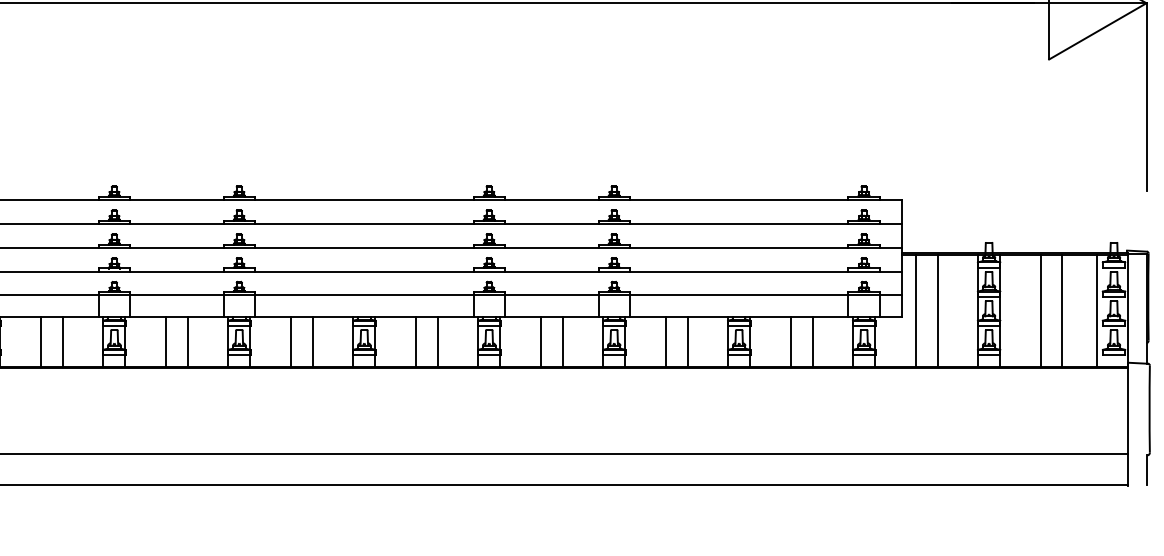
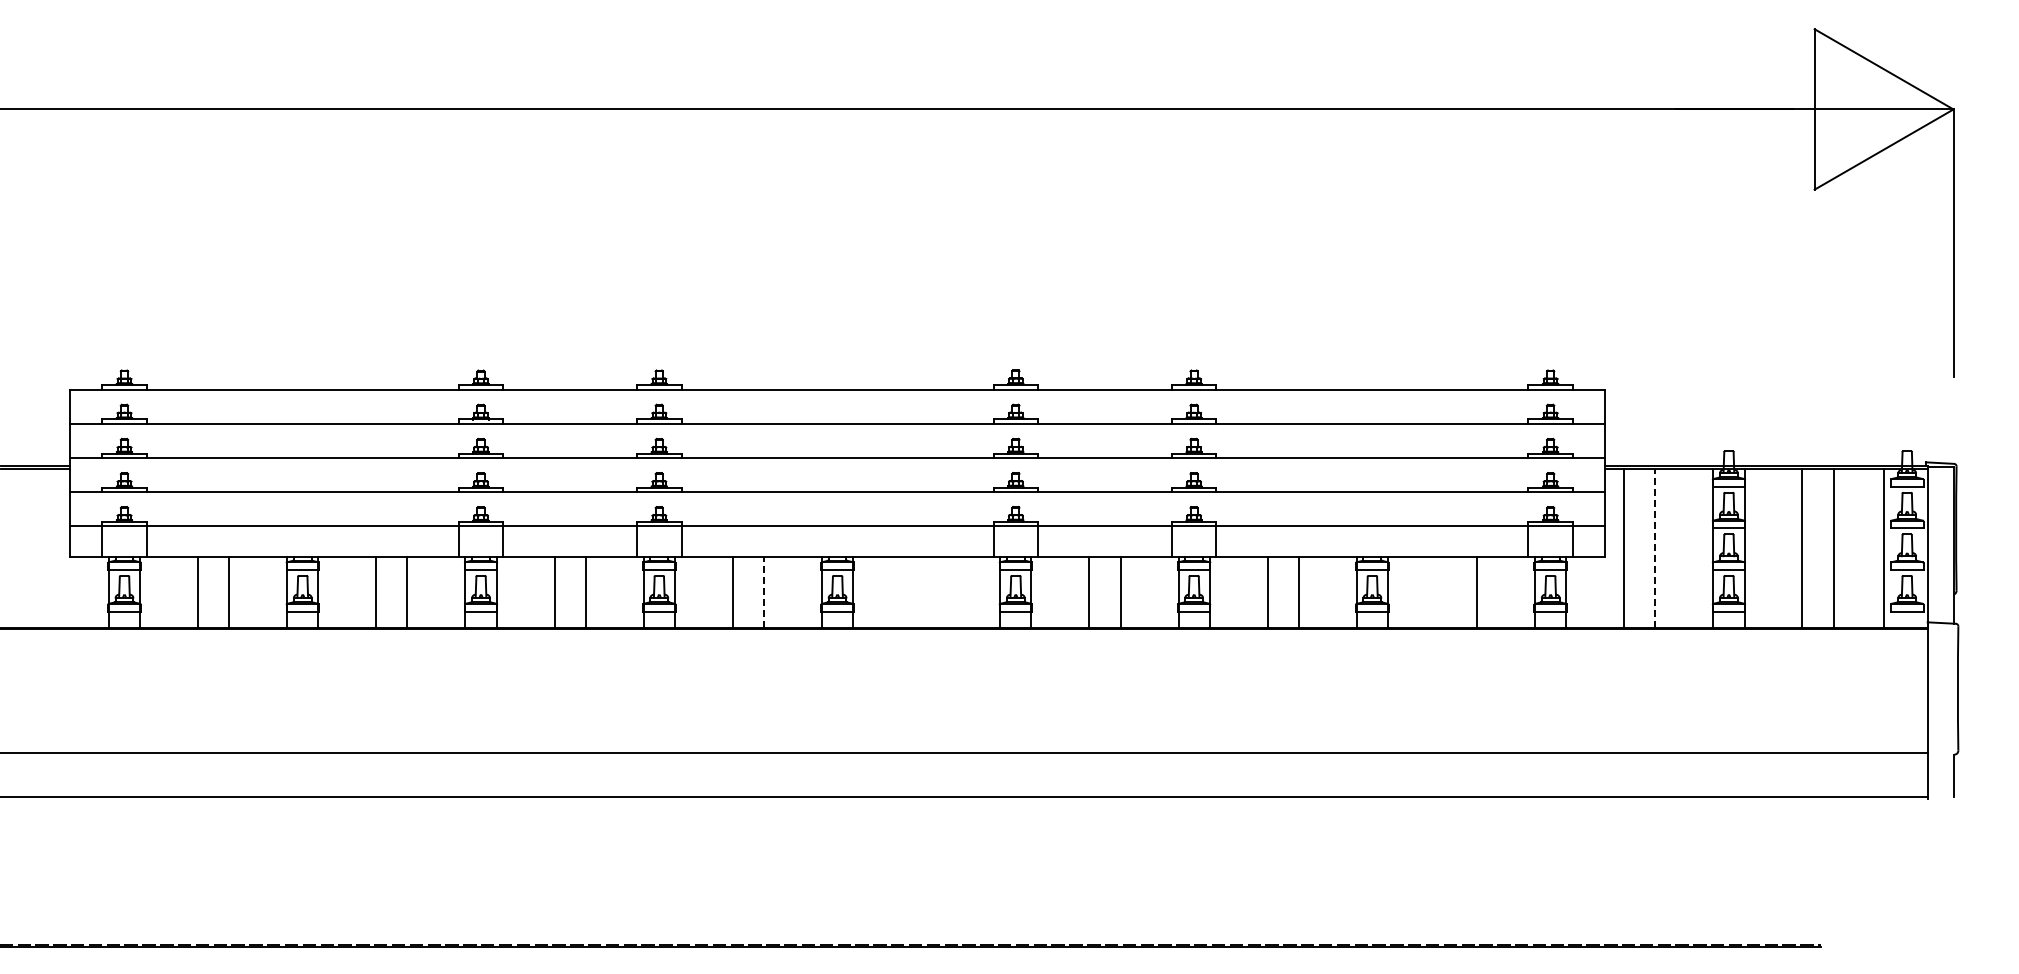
line: (937, 310) -> (1655, 548), solid -> dashed
line: (313, 341) -> (764, 591), solid -> dashed
line: (416, 341) -> (911, 592), removed
line: (437, 341) -> (942, 592), removed
line: (790, 341) -> (1445, 592), removed

